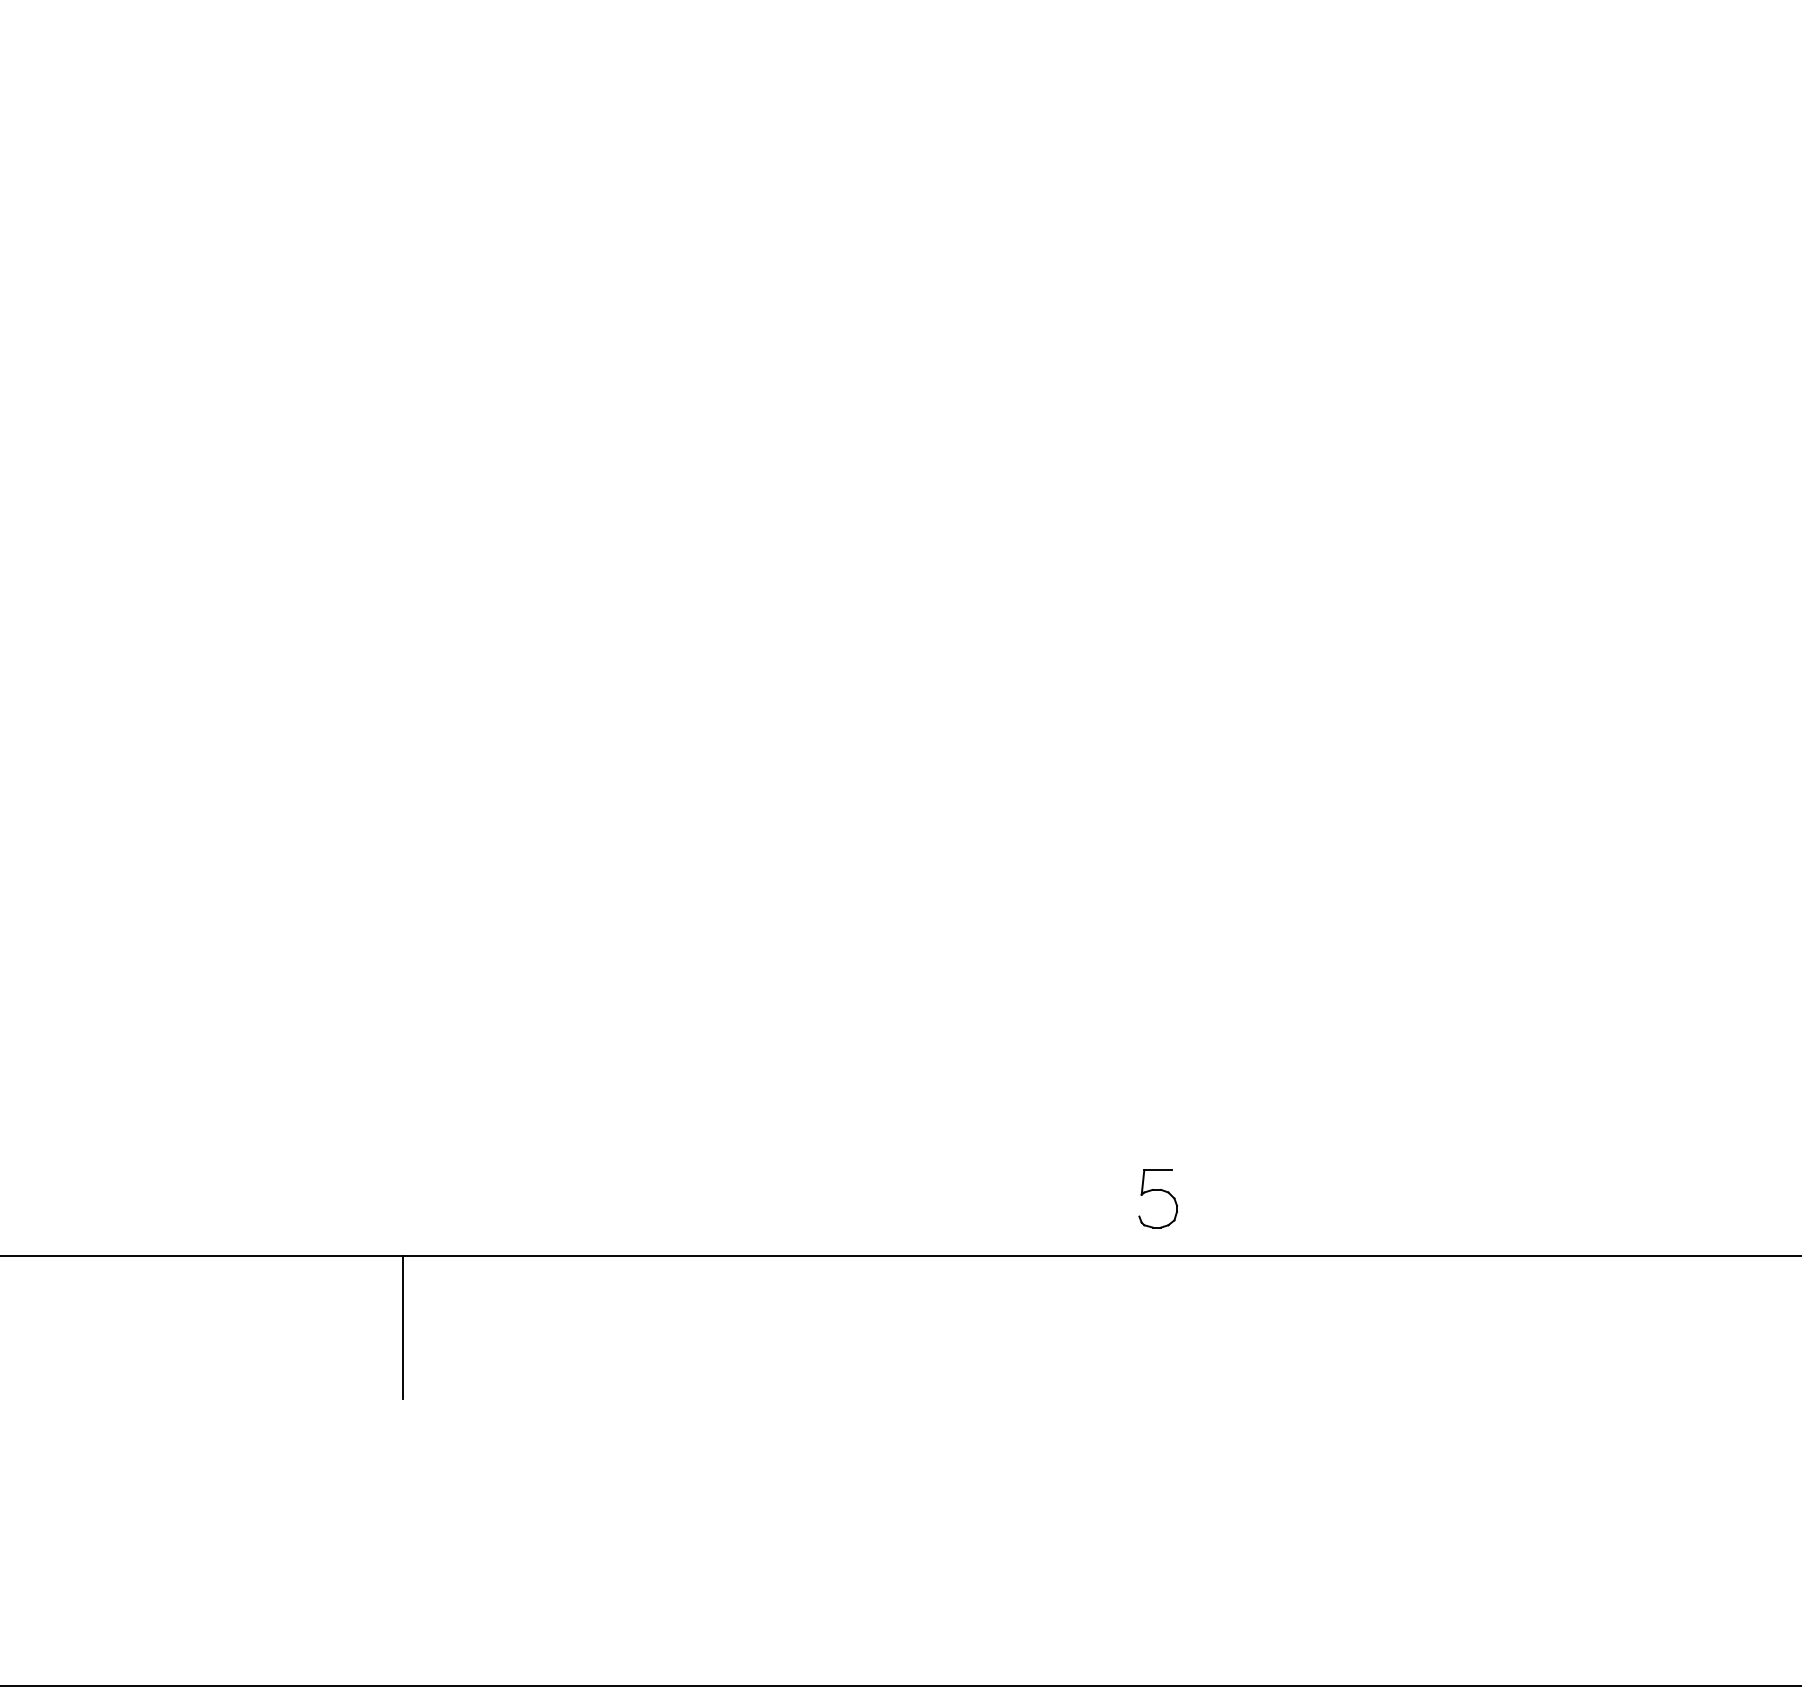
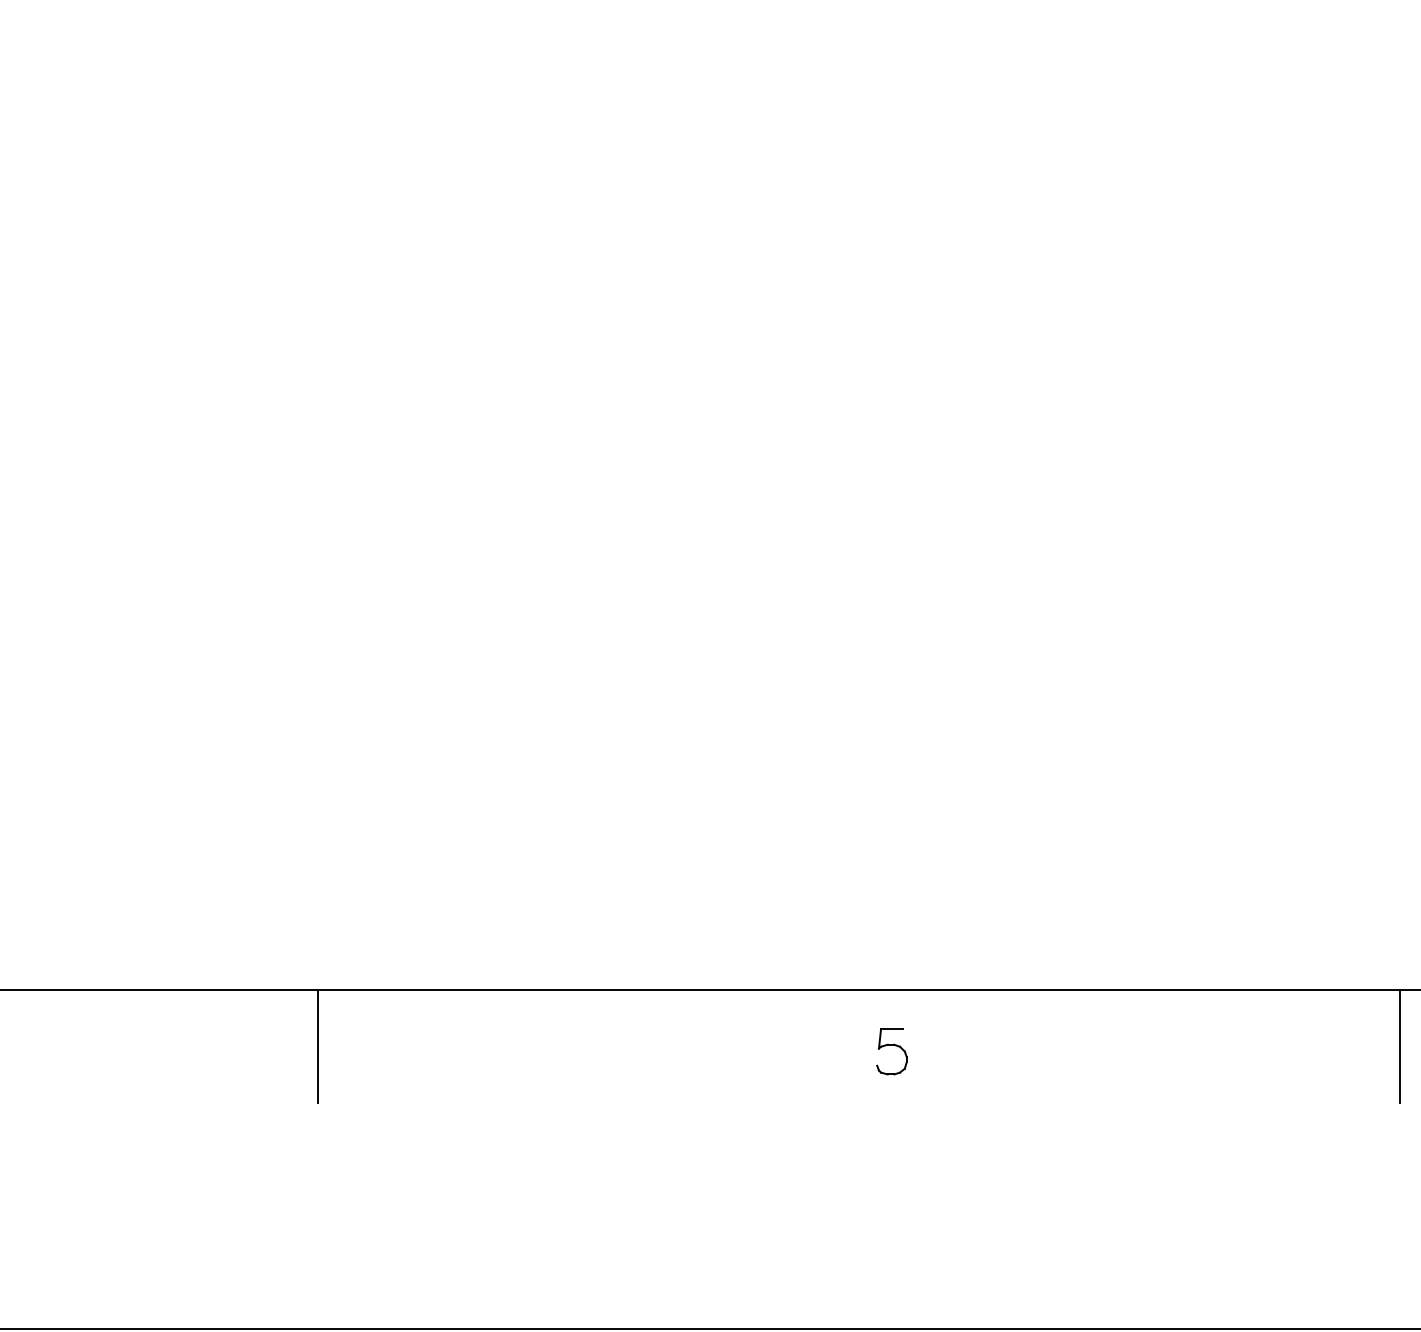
part: (1157, 1190) -> (891, 1045), moved
line: (1776, 1327) -> (1400, 1046), added

